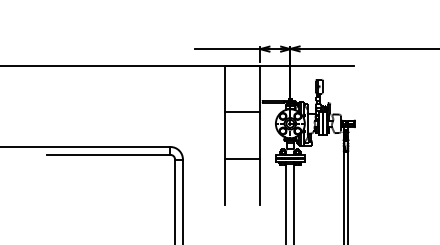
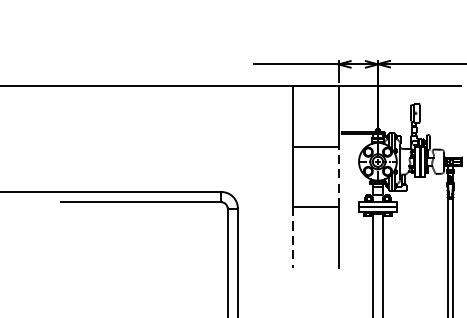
line: (260, 134) -> (338, 175), solid -> dashed
line: (225, 182) -> (293, 238), solid -> dashed

